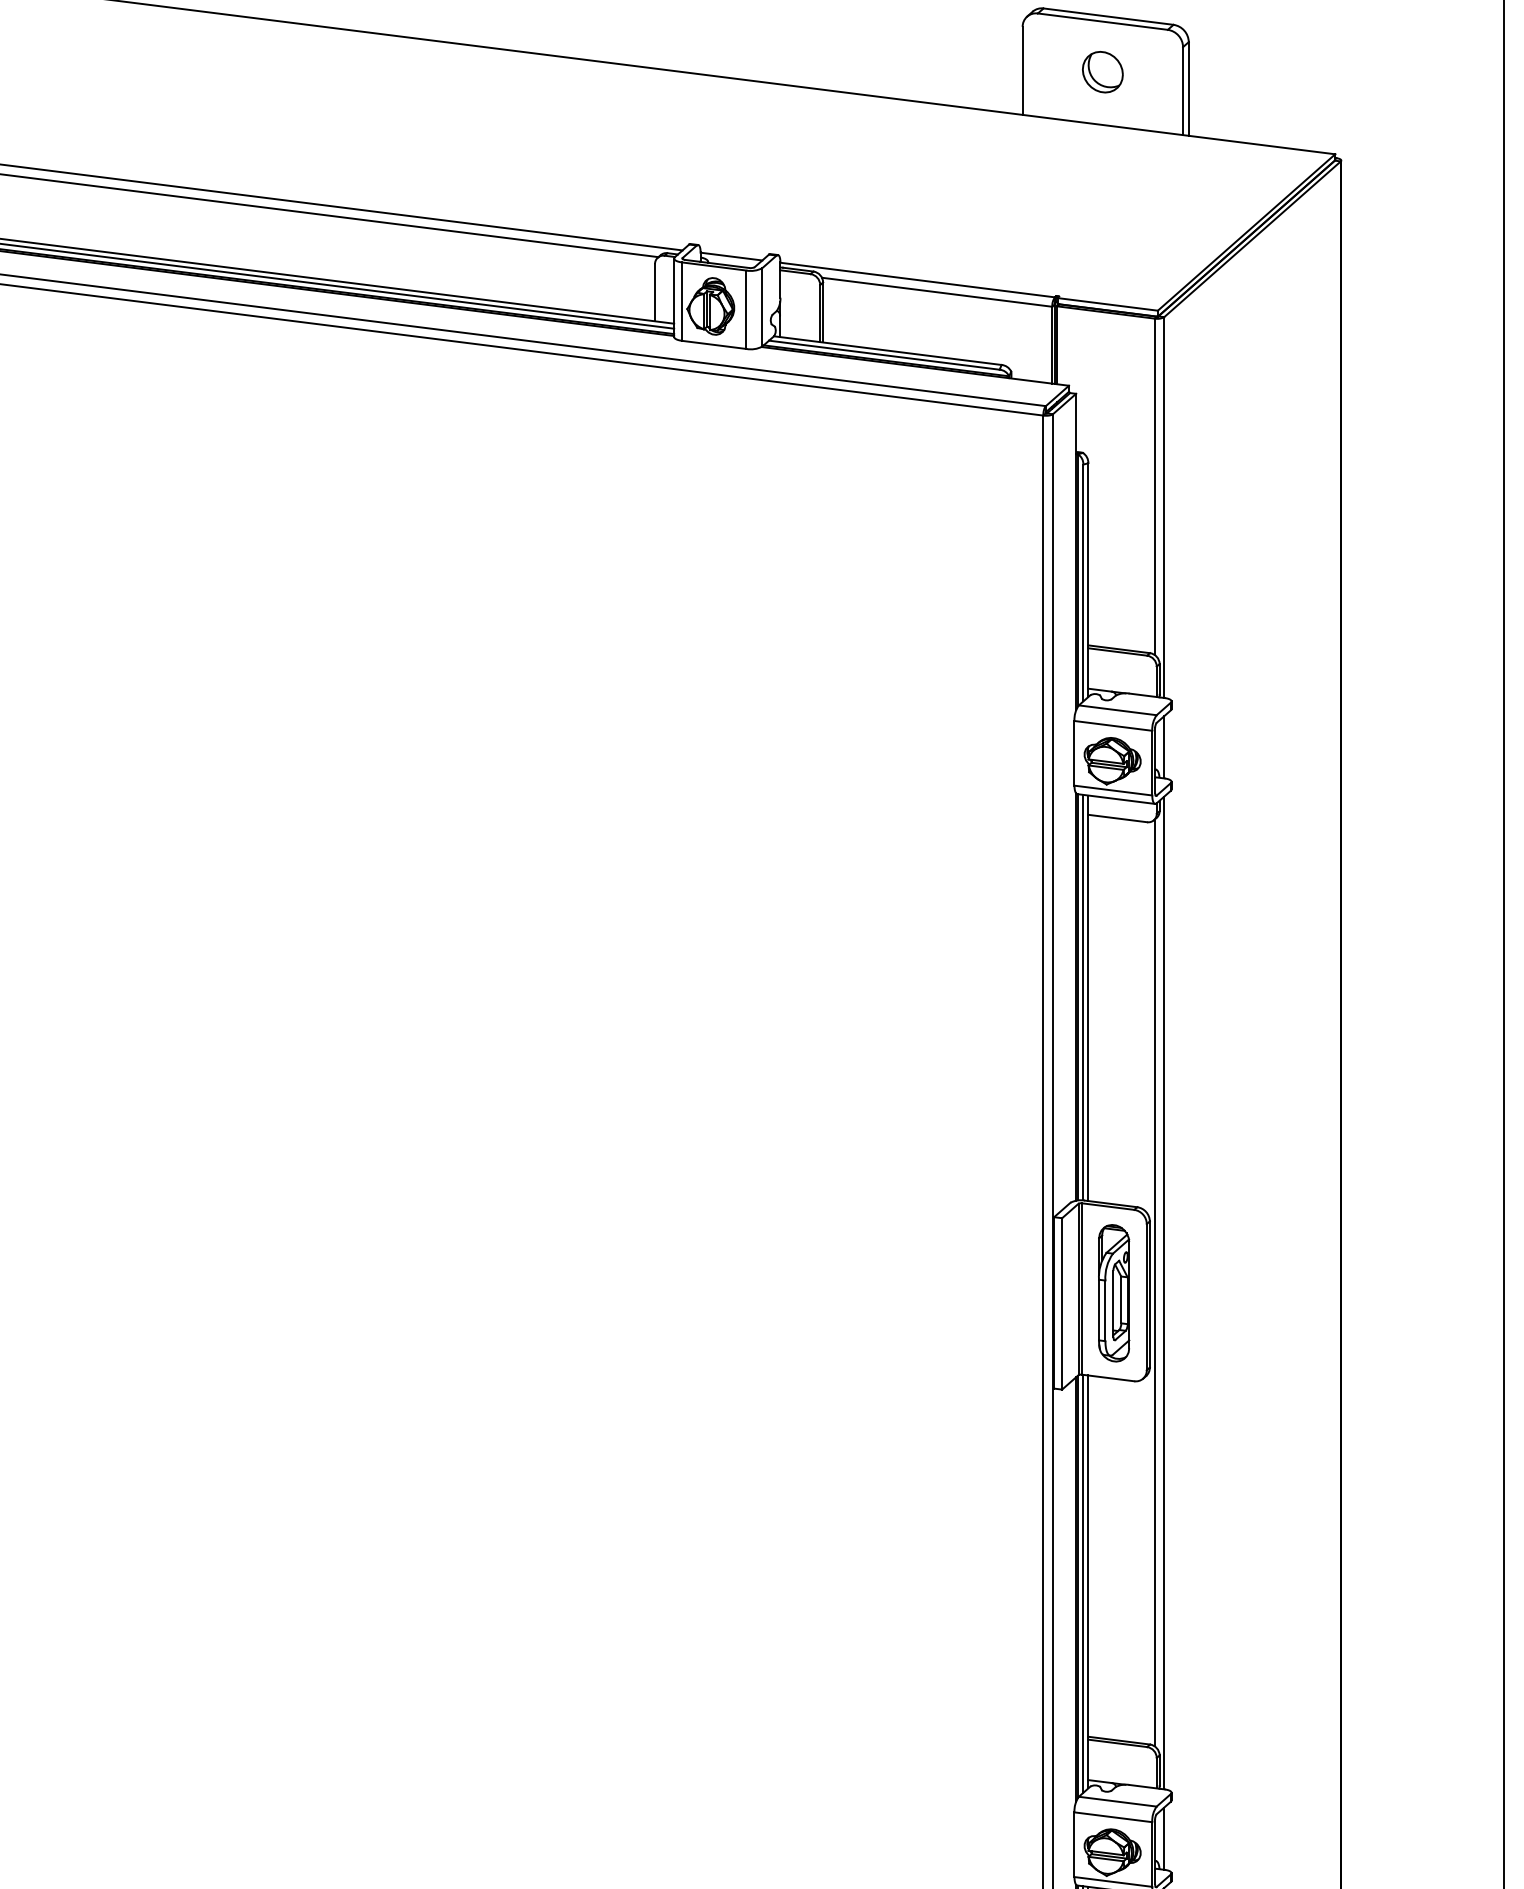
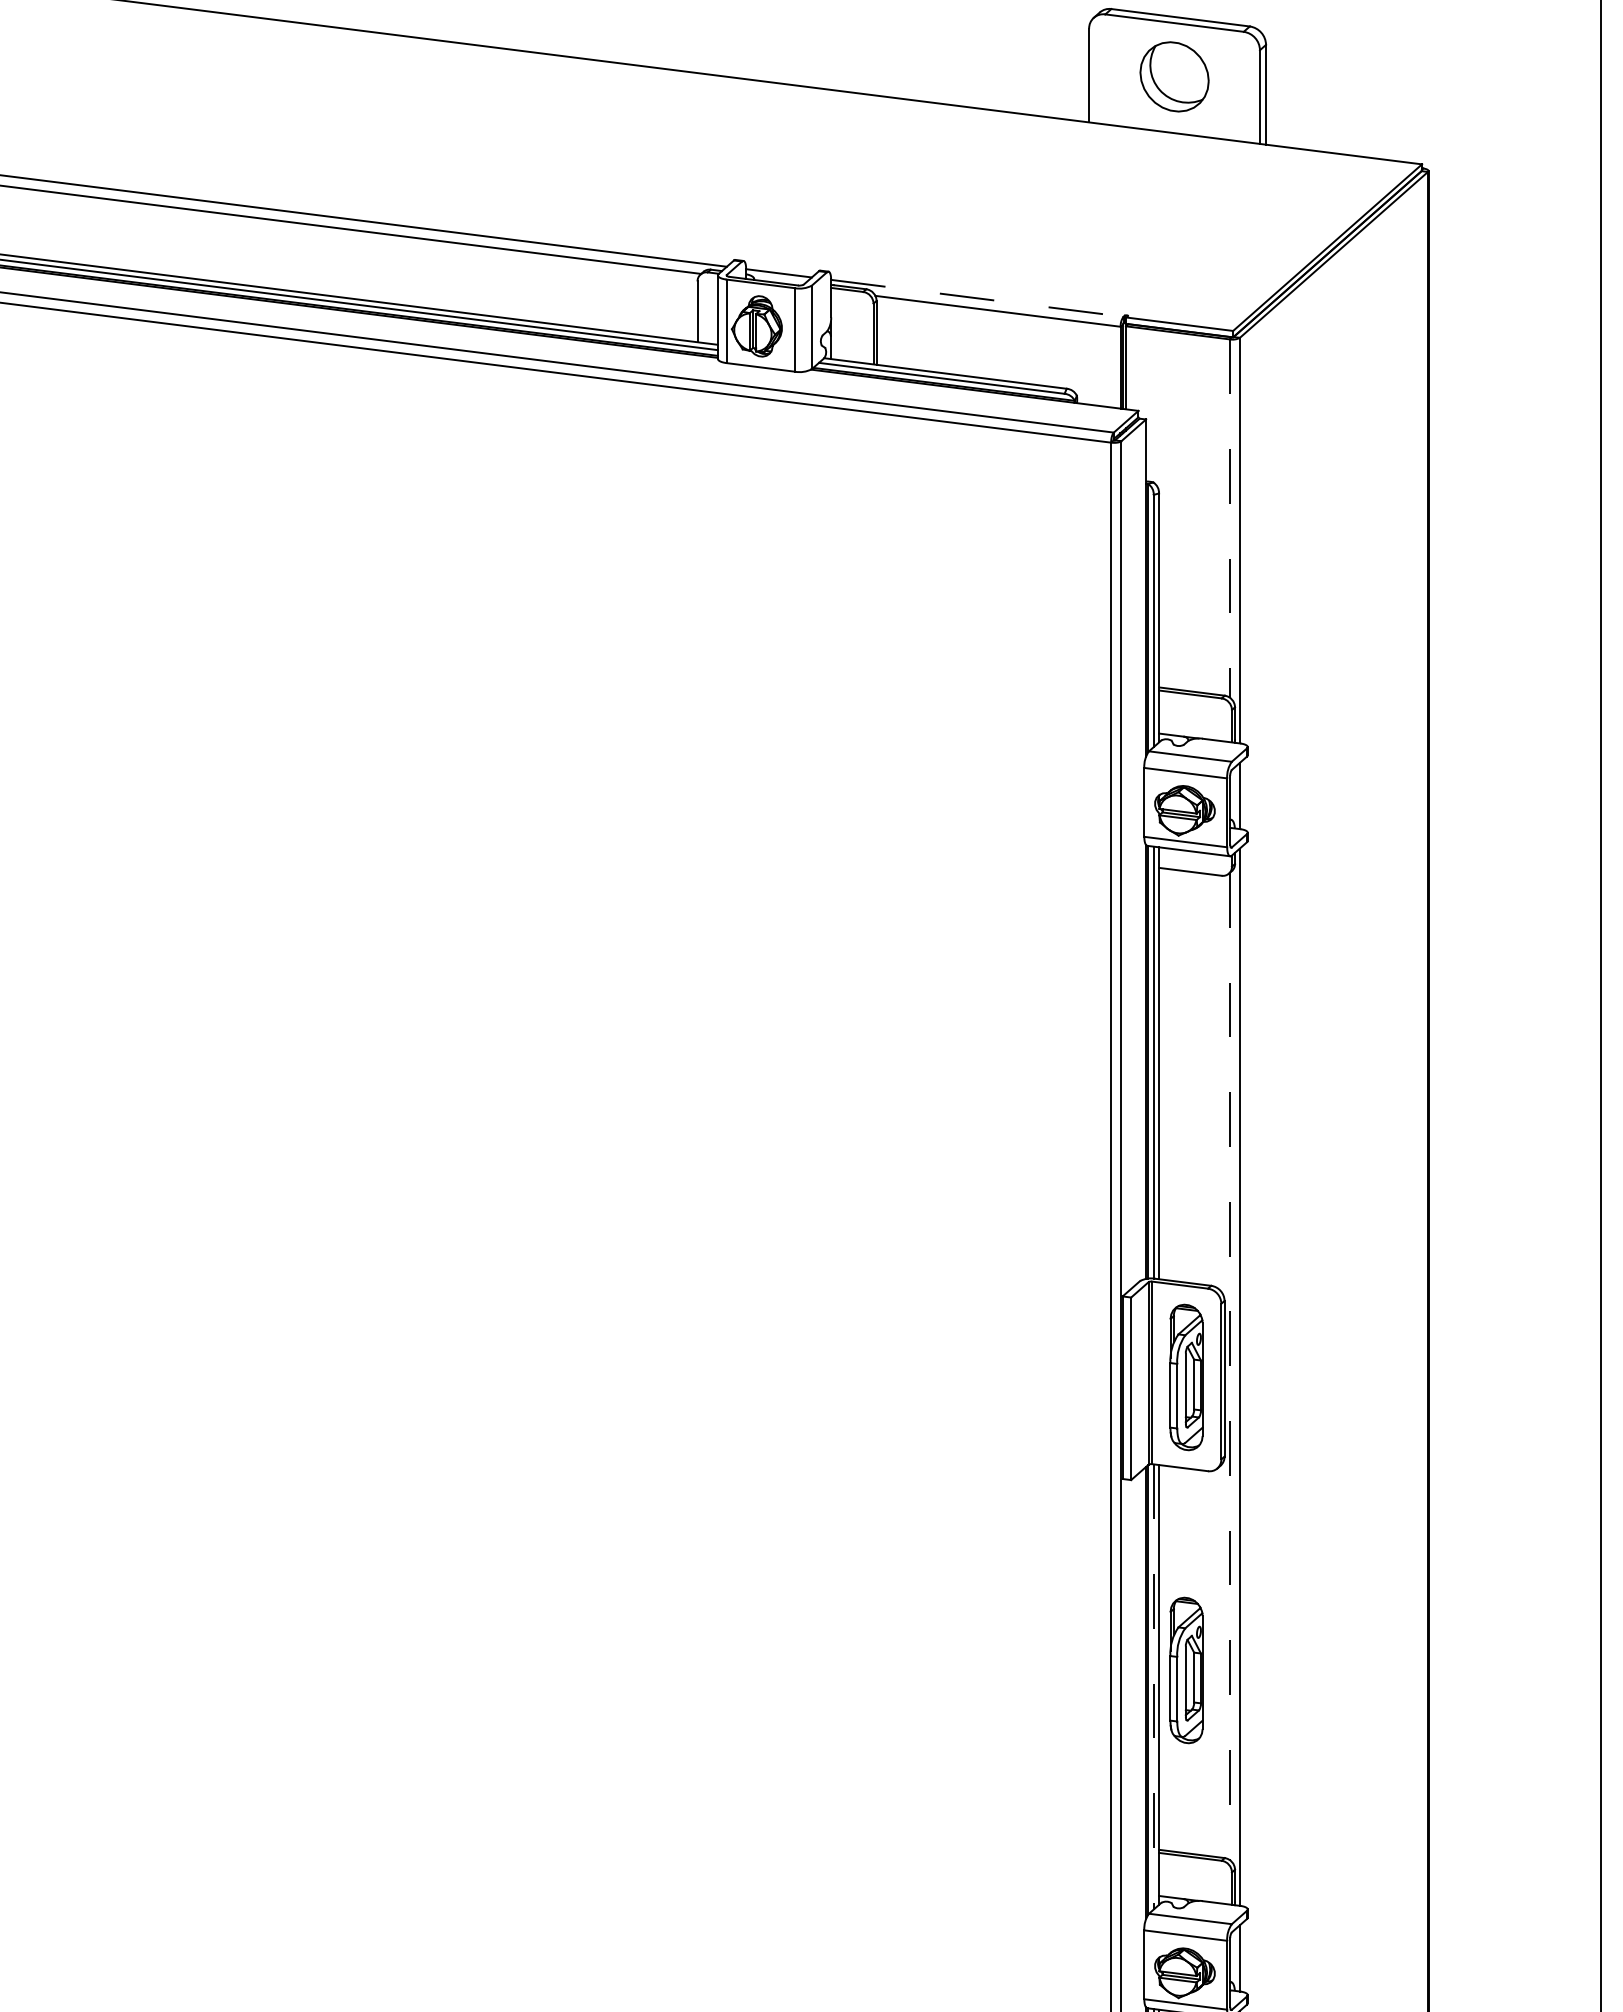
part: (1102, 71) -> (1174, 76), size x1.6
line: (917, 280) -> (977, 298), solid -> dashed
line: (1154, 486) -> (1229, 518), solid -> dashed
line: (1154, 1283) -> (1229, 1367), solid -> dashed
part: (1114, 1568) -> (1186, 1670), added
line: (1083, 1583) -> (1153, 1686), solid -> dashed

